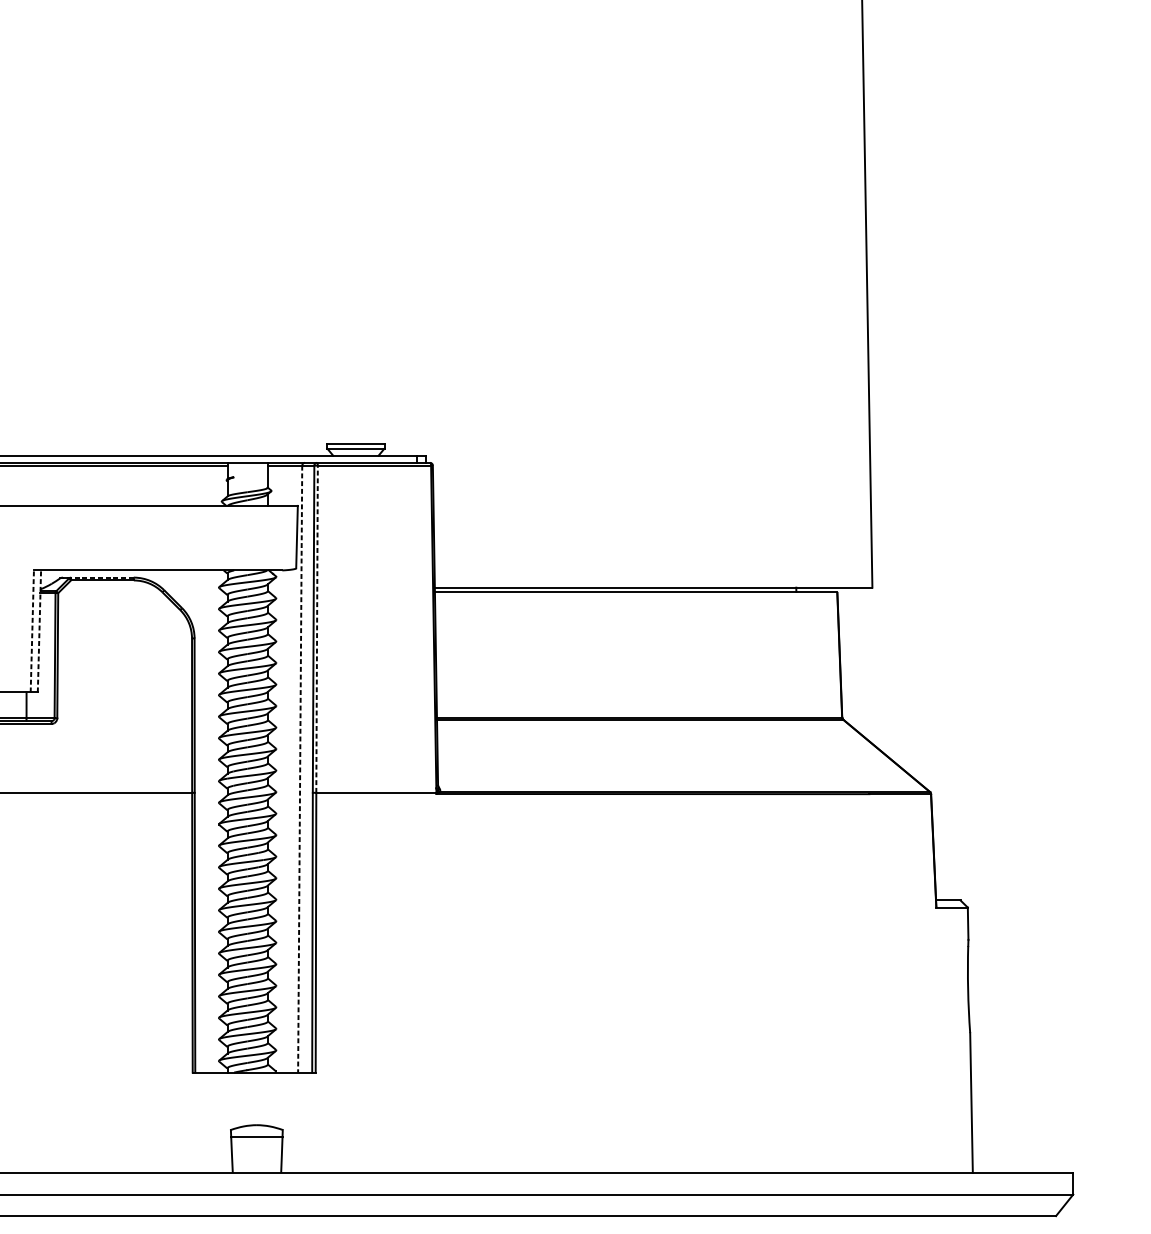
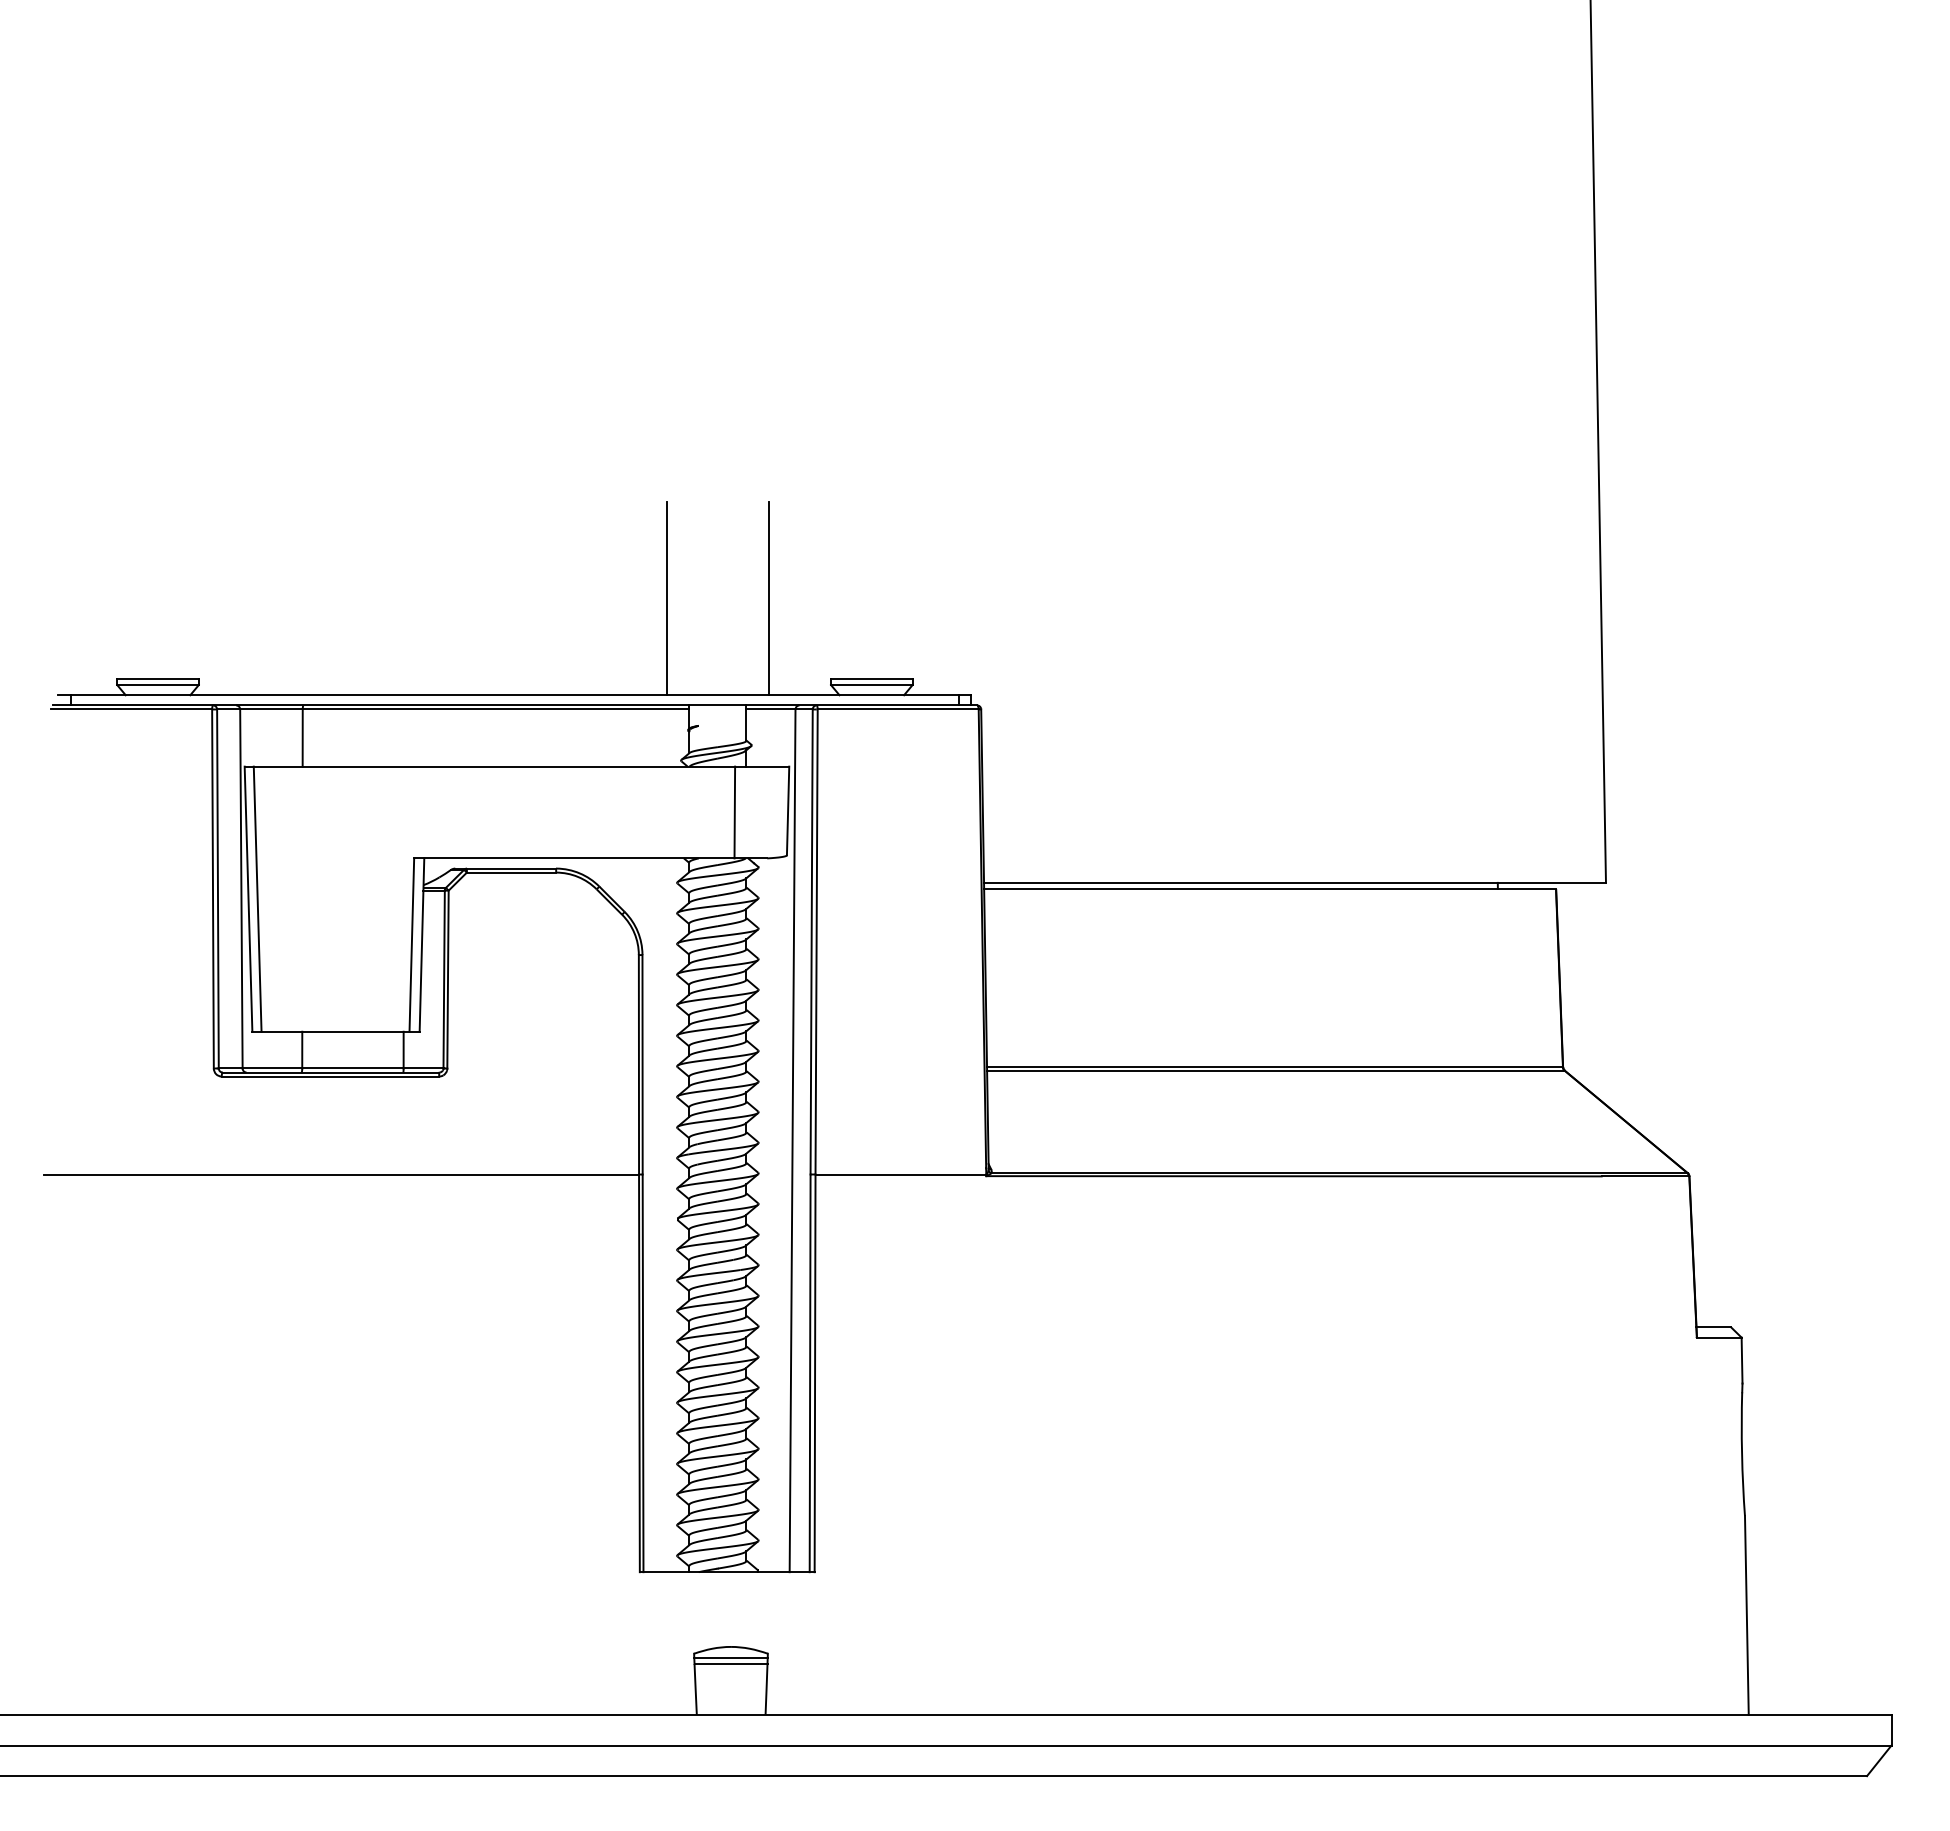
line: (211, 387) -> (666, 598), added
line: (283, 387) -> (768, 598), added
line: (259, 538) -> (734, 812), added
line: (98, 577) -> (505, 868), dashed -> solid
line: (317, 629) -> (816, 942), dashed -> solid
line: (32, 631) -> (411, 945), dashed -> solid
line: (39, 631) -> (421, 945), dashed -> solid
line: (300, 769) -> (792, 1141), dashed -> solid
line: (256, 1132) -> (730, 1657), added

